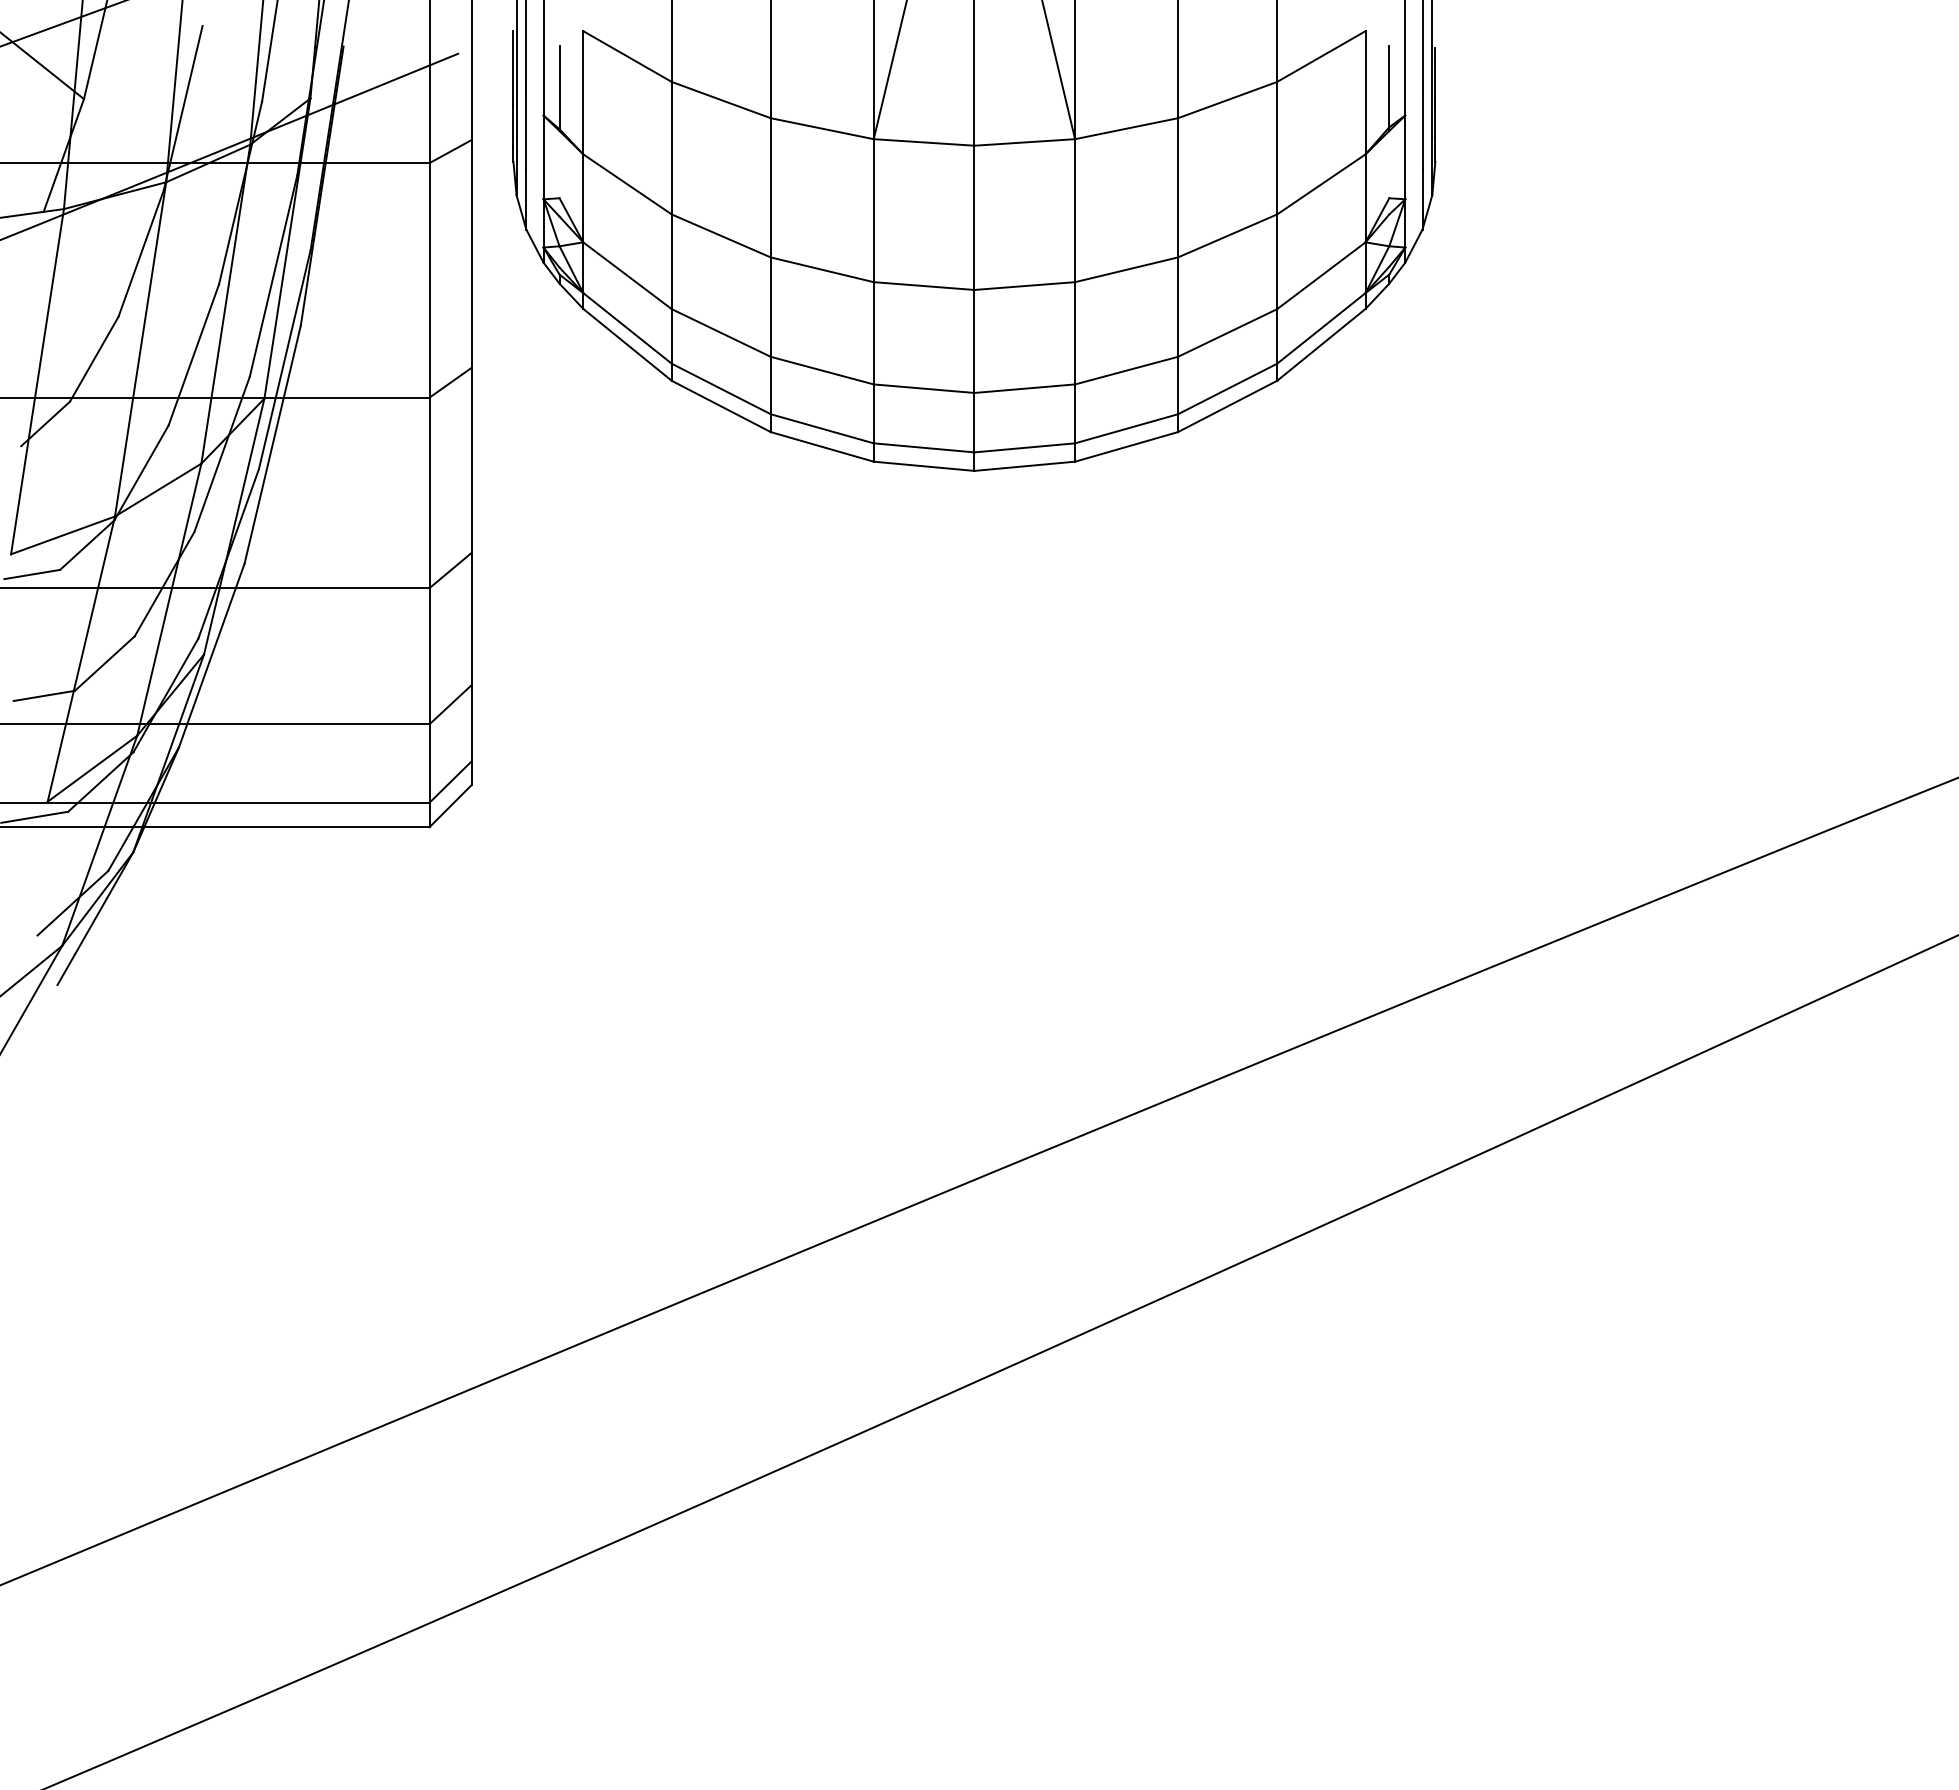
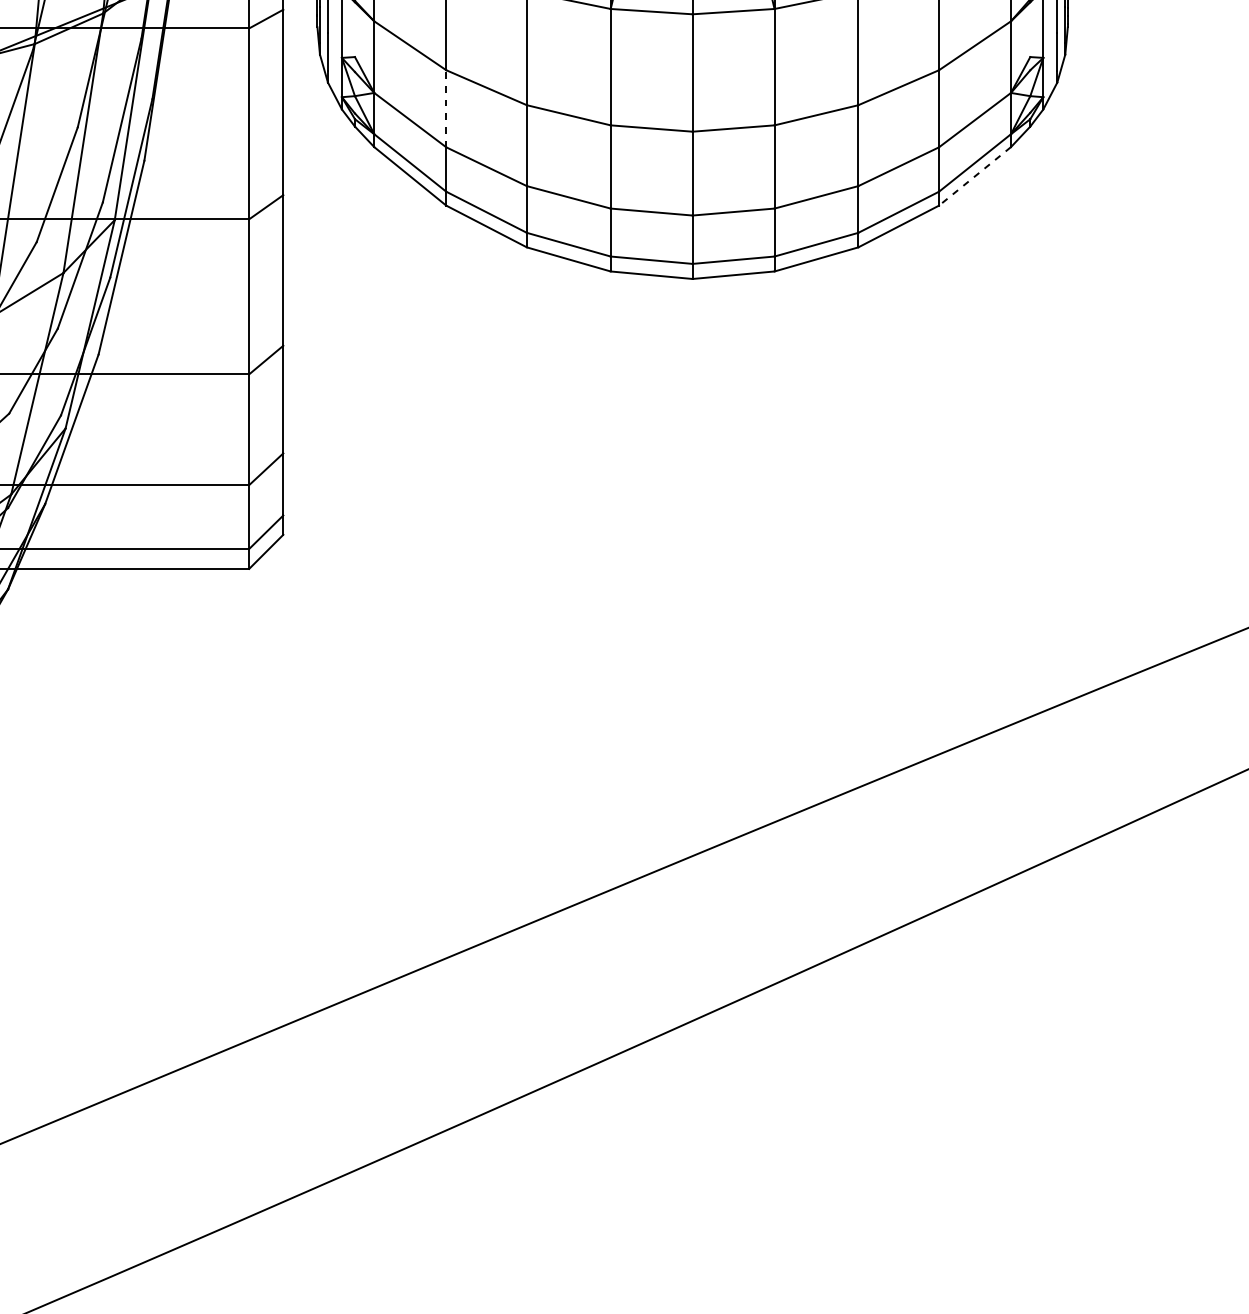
line: (671, 261) -> (446, 108), solid -> dashed
line: (1321, 344) -> (975, 176), solid -> dashed

